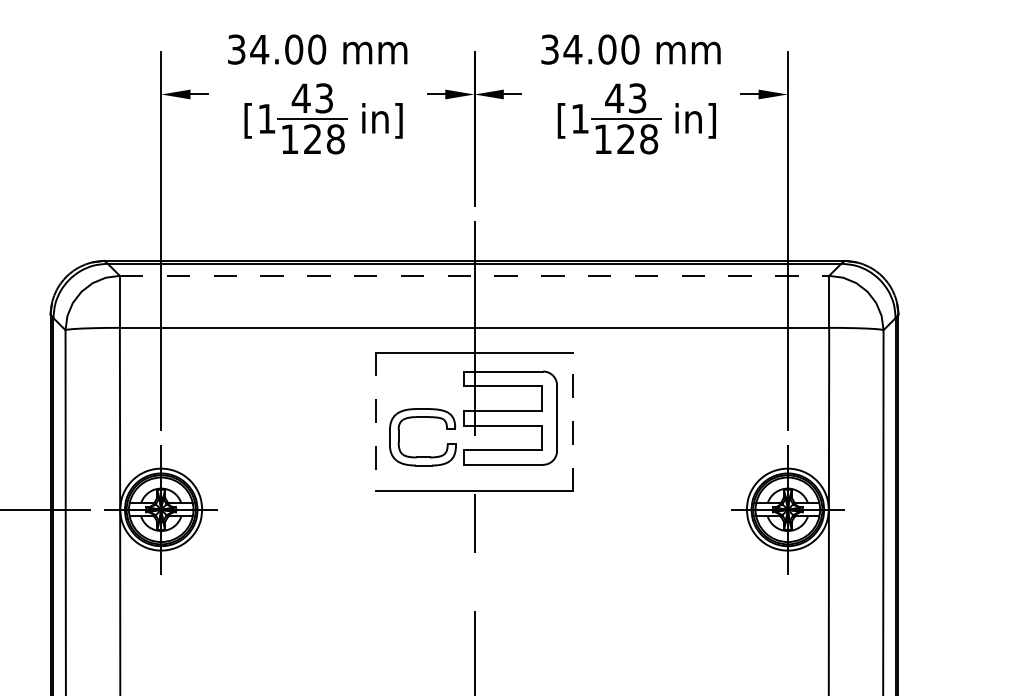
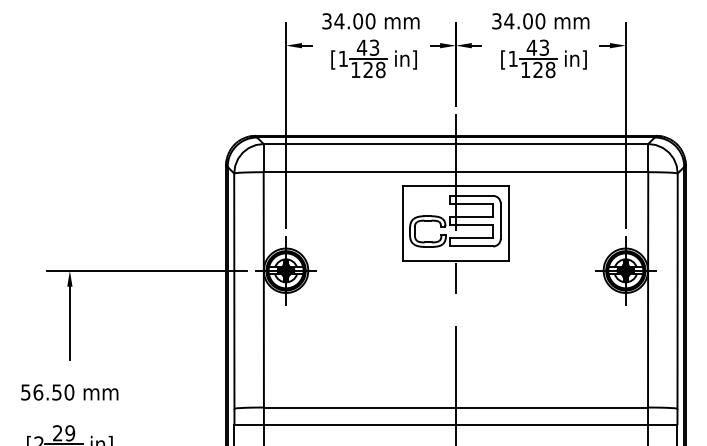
line: (475, 276) -> (456, 144), dashed -> solid
line: (375, 422) -> (402, 223), dashed -> solid
line: (573, 422) -> (509, 223), dashed -> solid

